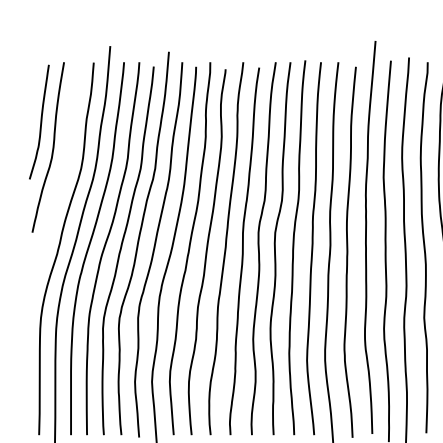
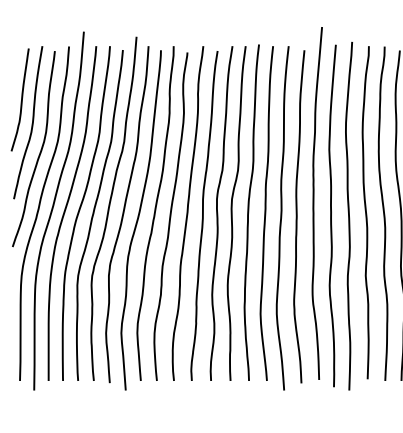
curve: (60, 180) -> (39, 152), added

